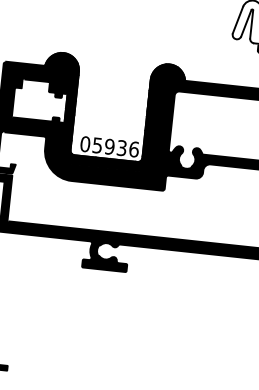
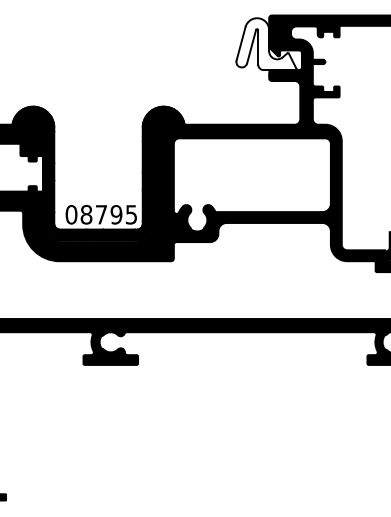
text: (115, 147) -> (108, 214), 05936 -> 08795

